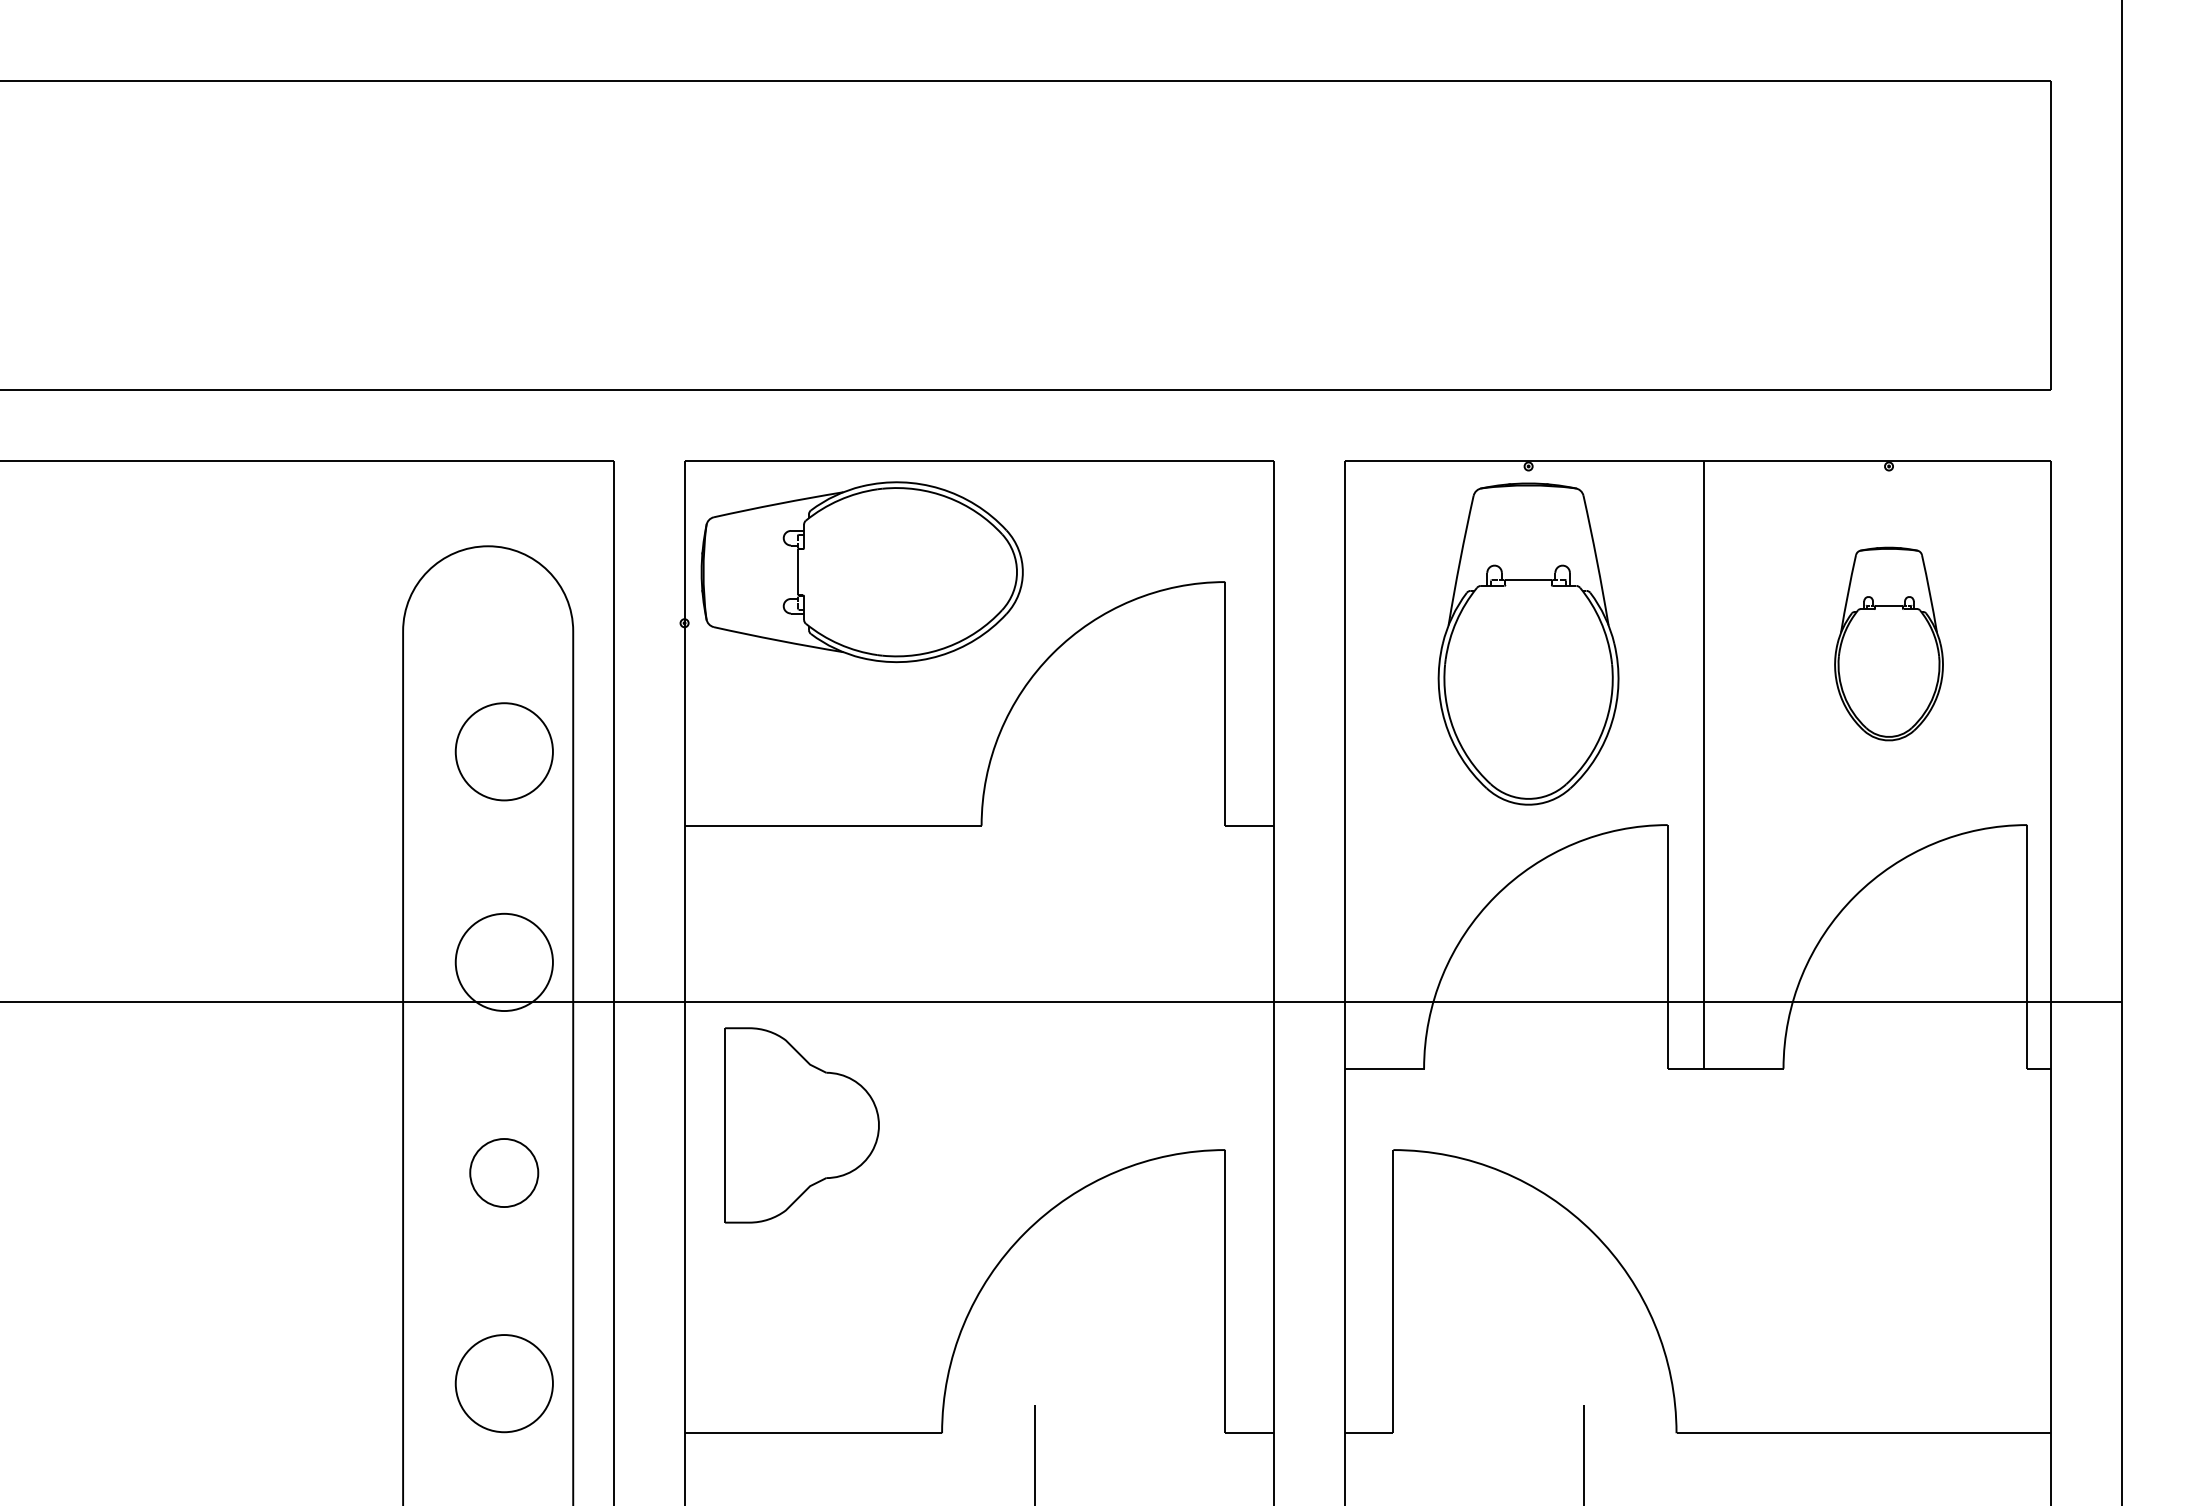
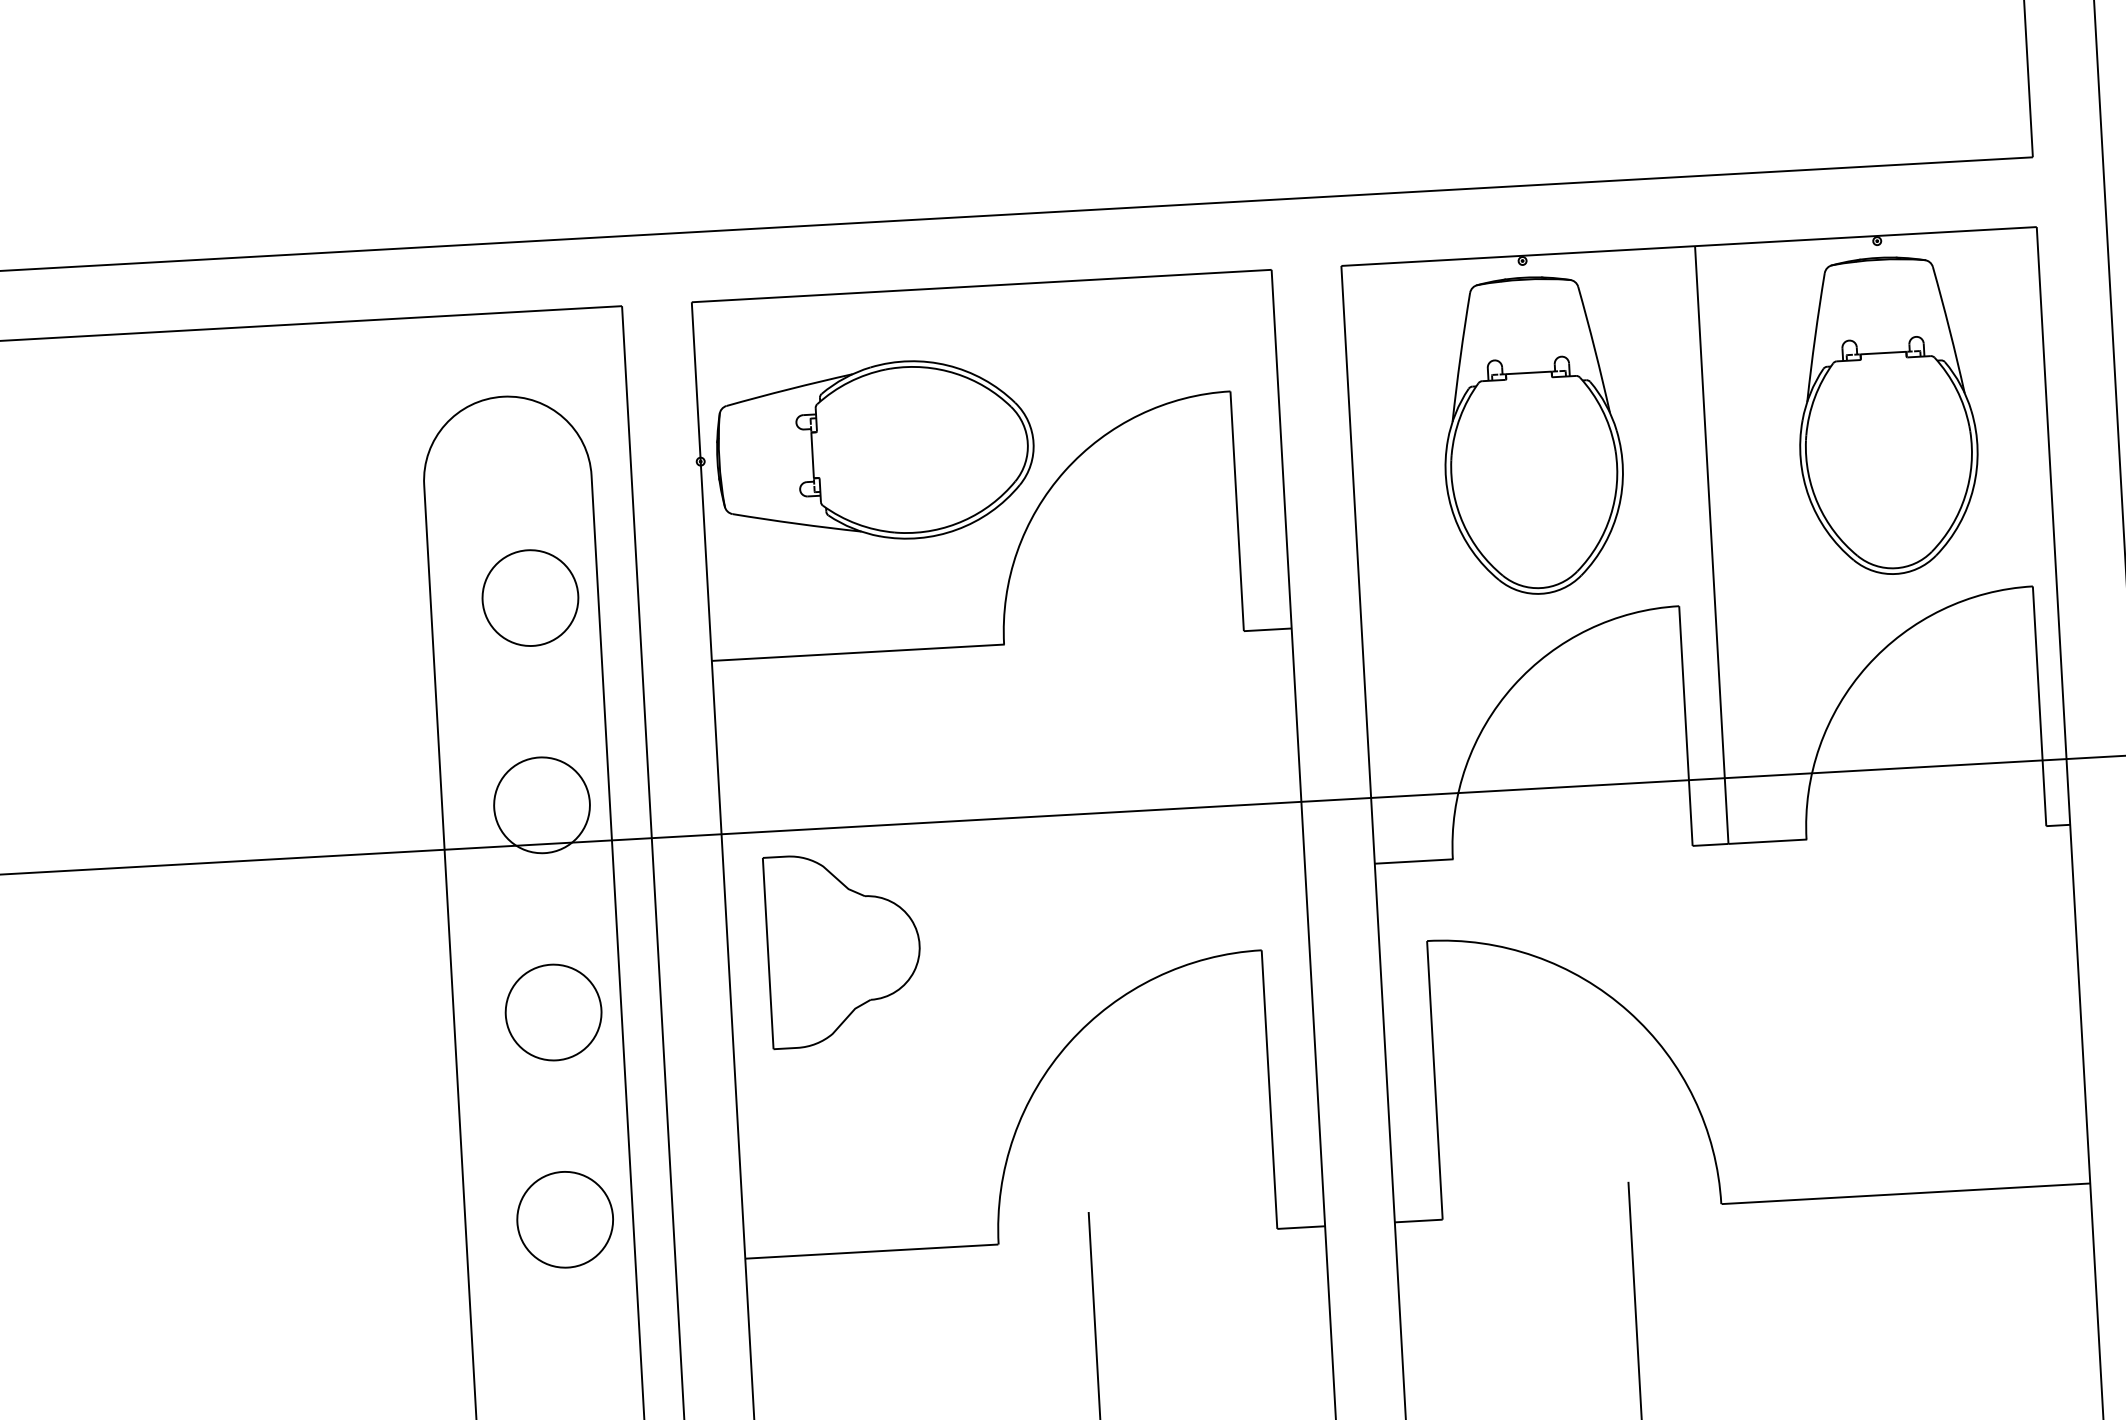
part: (861, 572) -> (874, 452), moved
part: (1888, 643) -> (1886, 415), size x1.67
part: (503, 1172) -> (552, 1012), size x1.43

